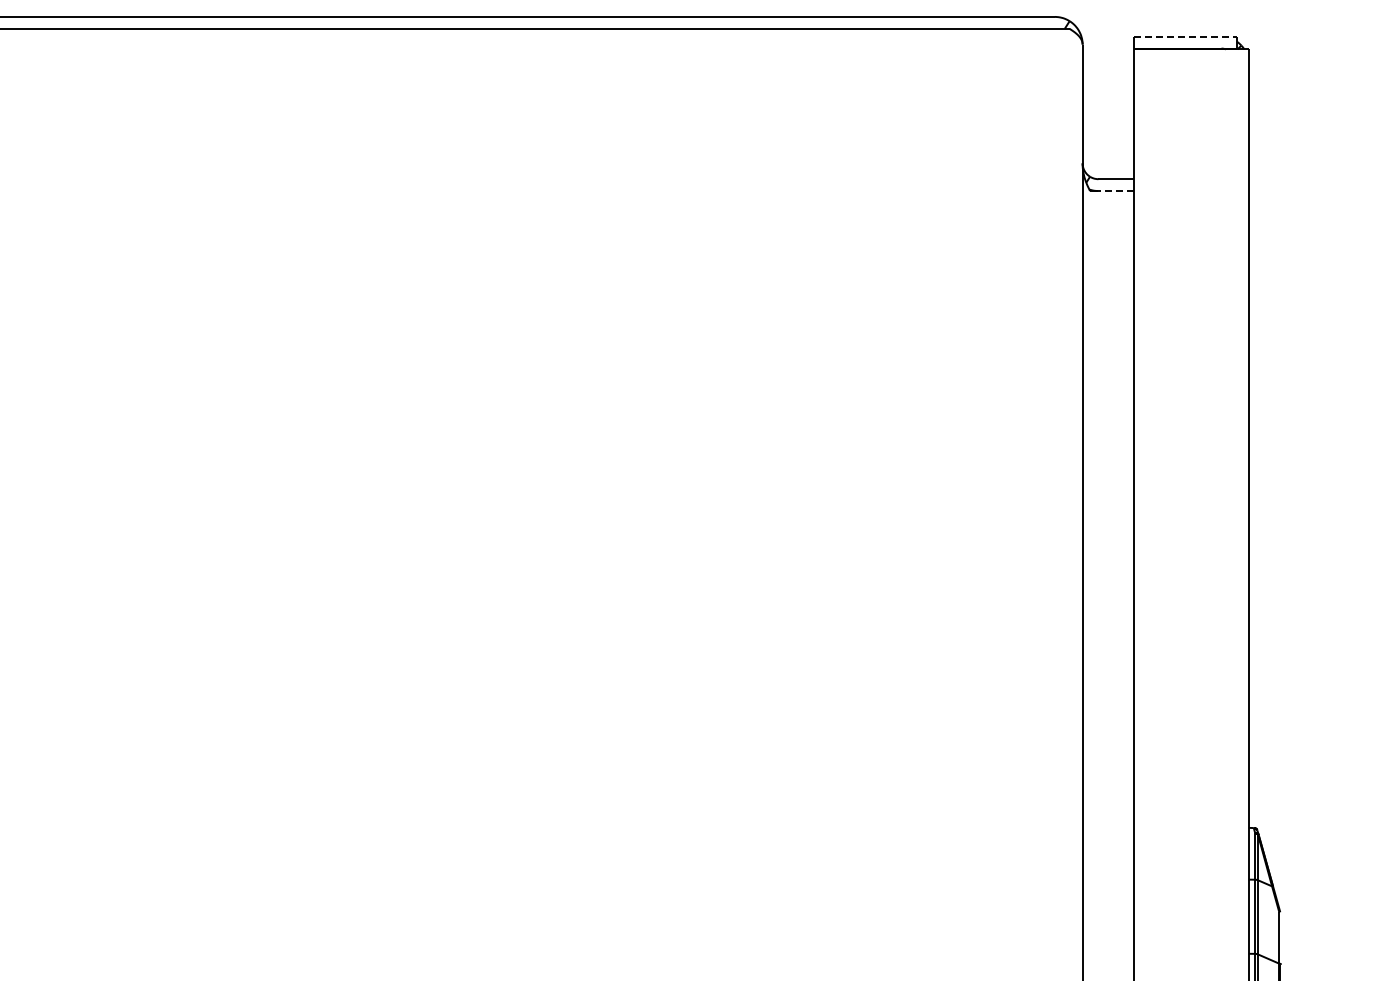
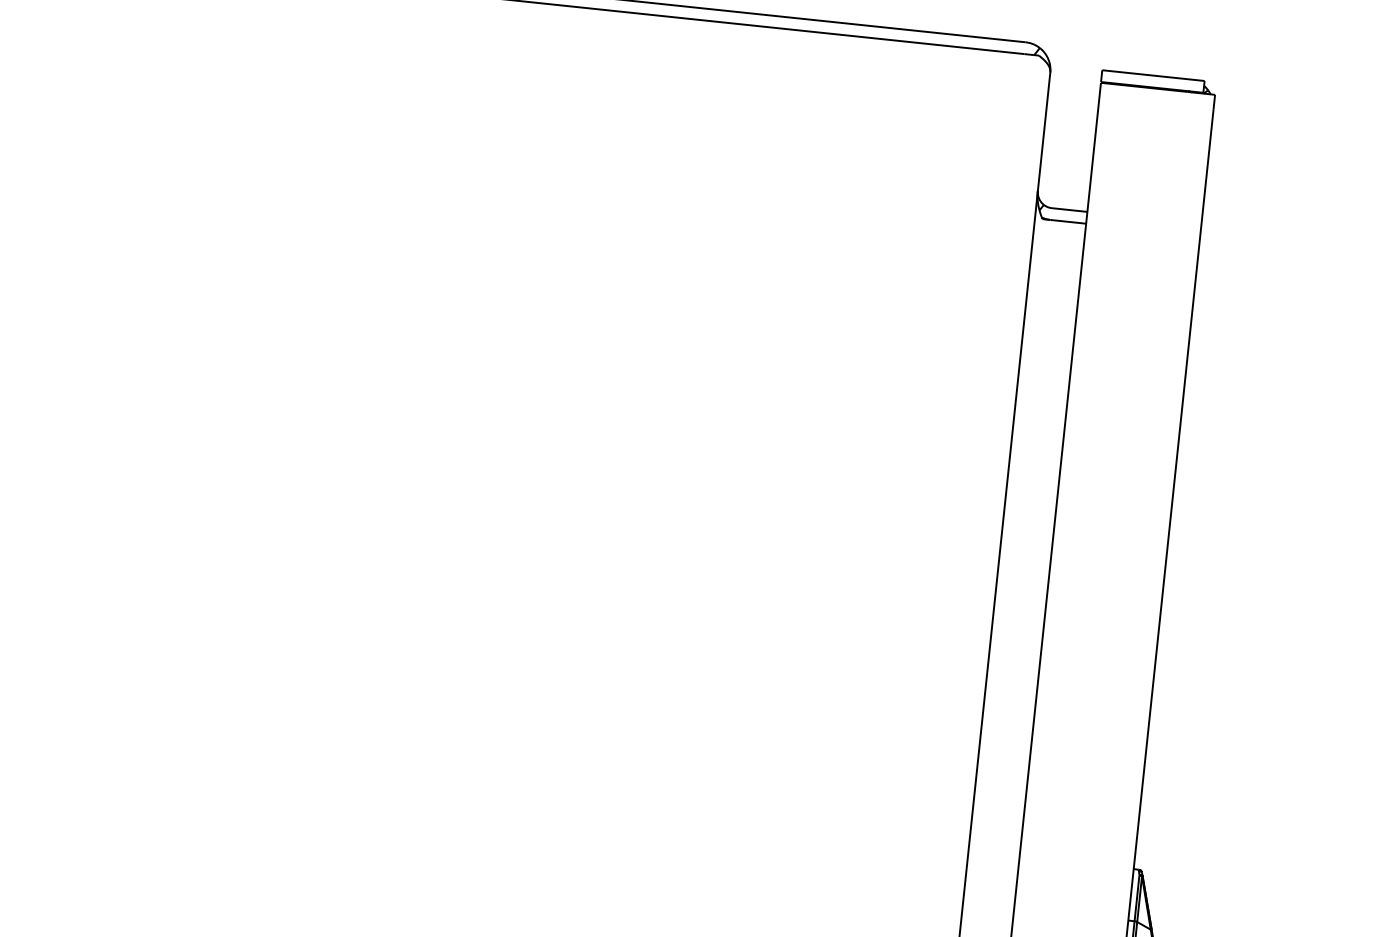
line: (1186, 36) -> (1154, 75), dashed -> solid
line: (1116, 191) -> (1068, 222), dashed -> solid

